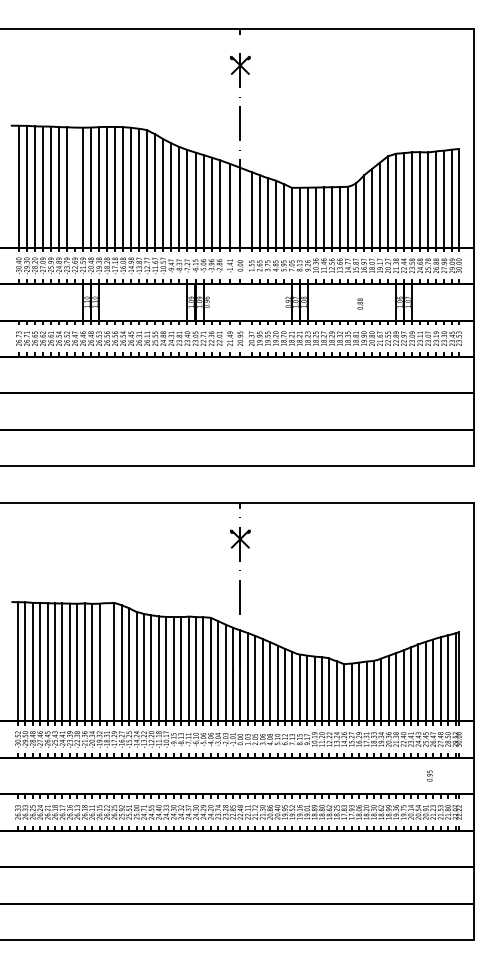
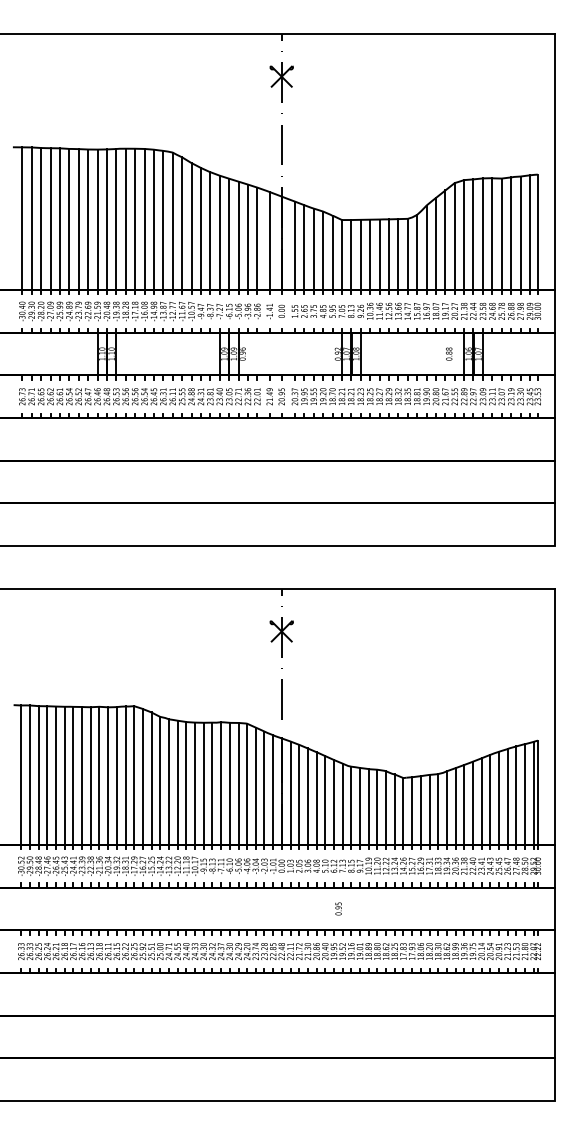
line: (75, 187) -> (88, 219), added
text: (360, 303) -> (449, 353), moved
line: (106, 662) -> (125, 775), added
text: (429, 775) -> (338, 908), moved

